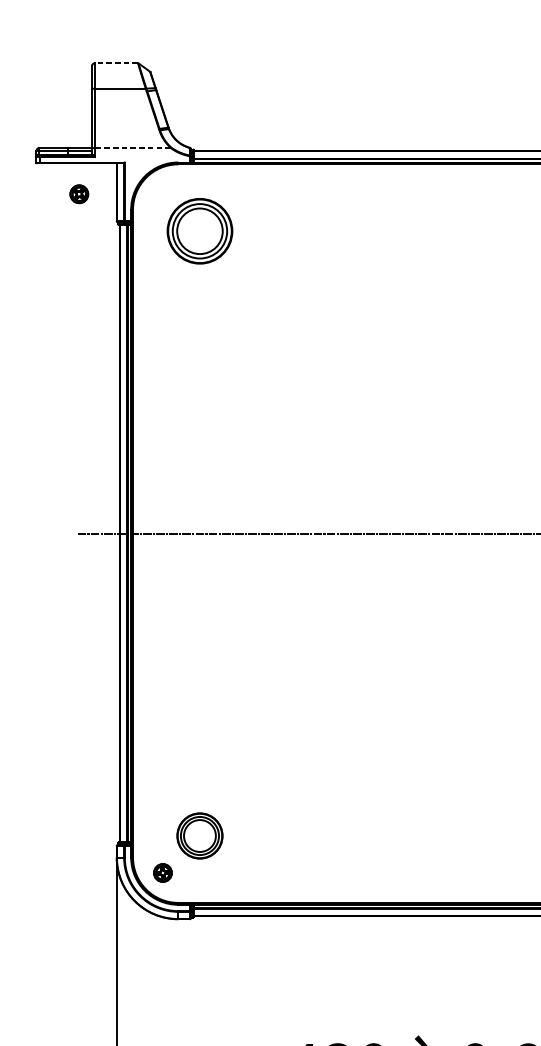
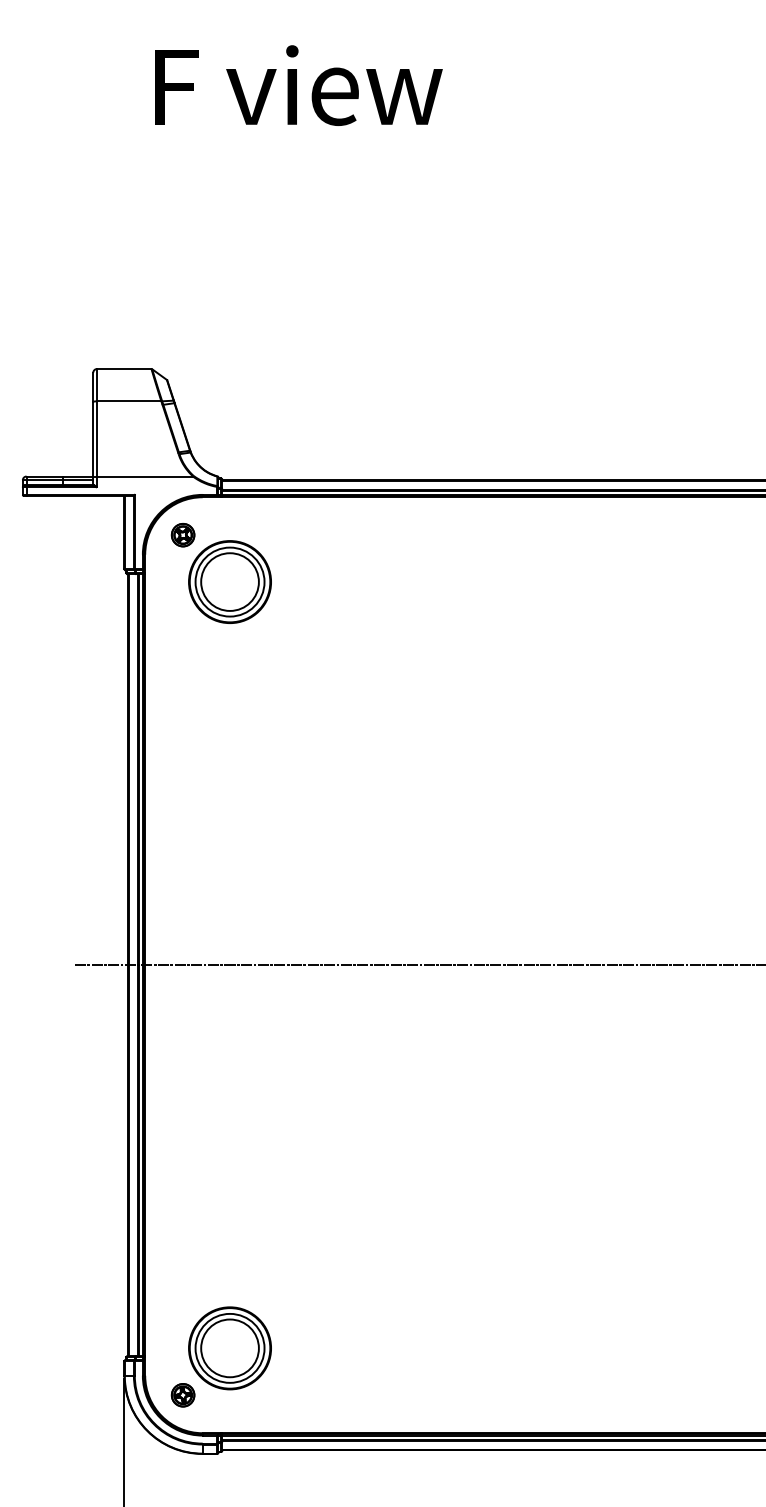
line: (115, 63) -> (123, 369), dashed -> solid
line: (133, 147) -> (145, 476), dashed -> solid
part: (78, 194) -> (182, 535), moved
part: (199, 836) -> (229, 1348), size x1.43

